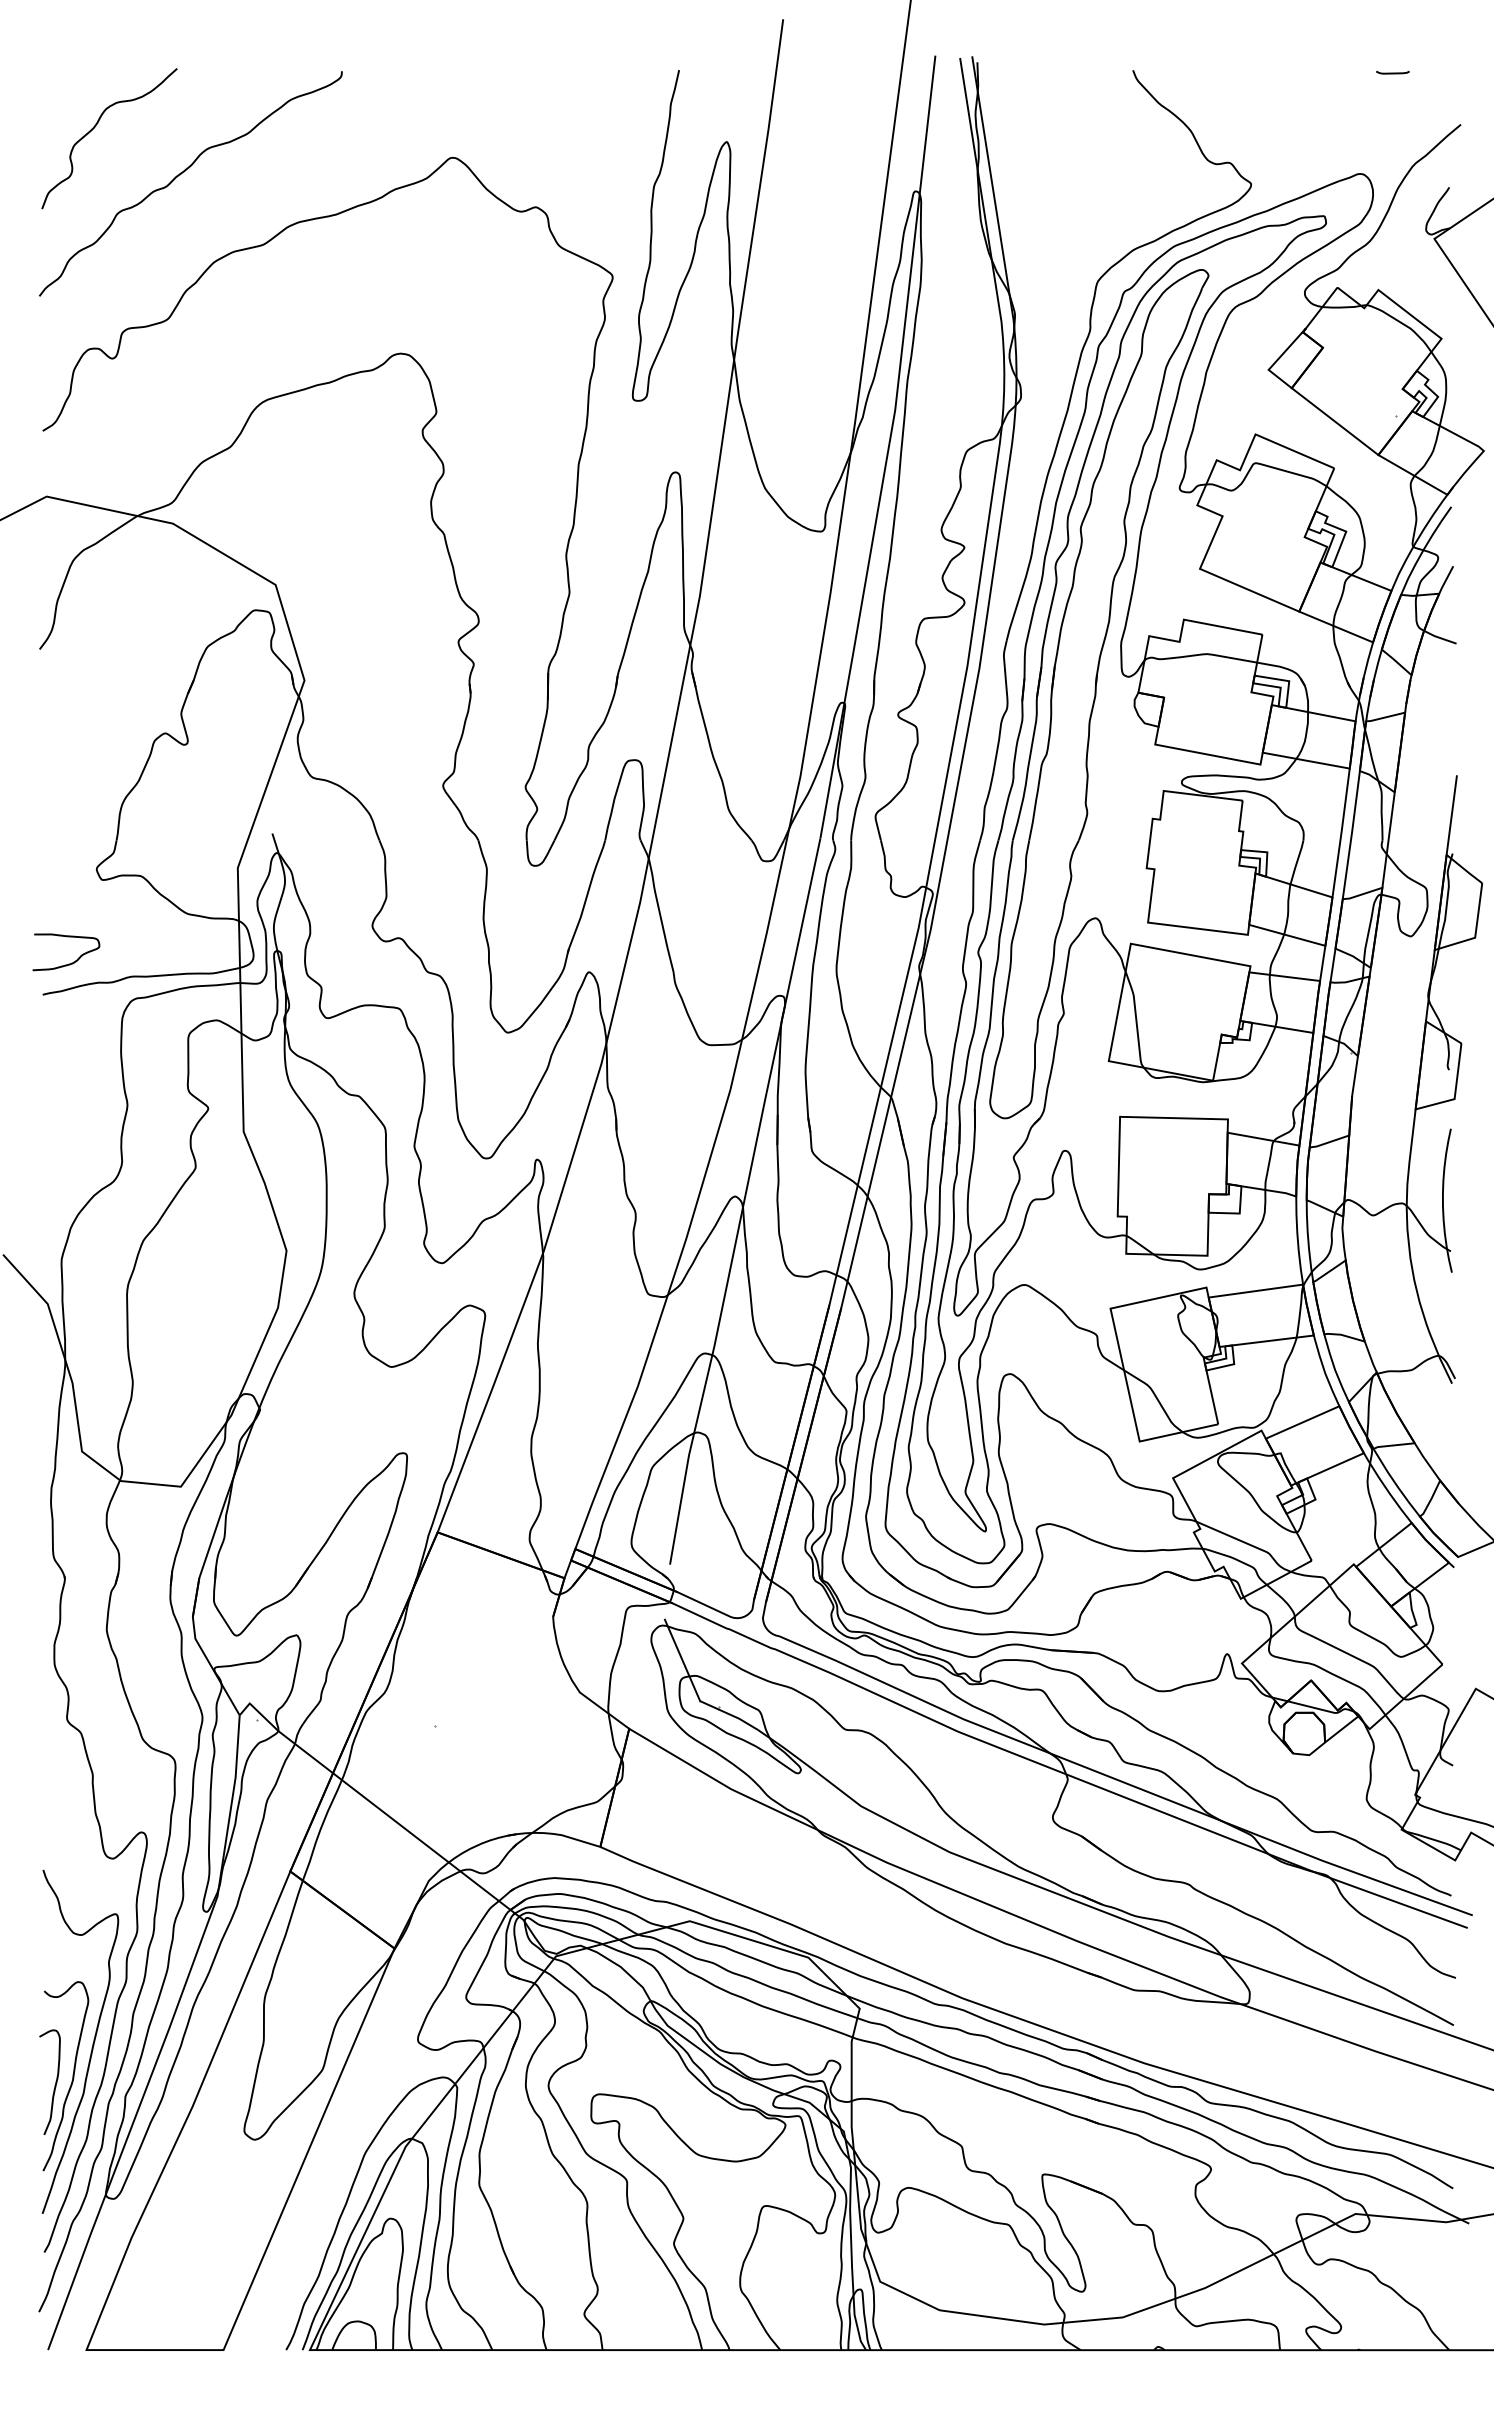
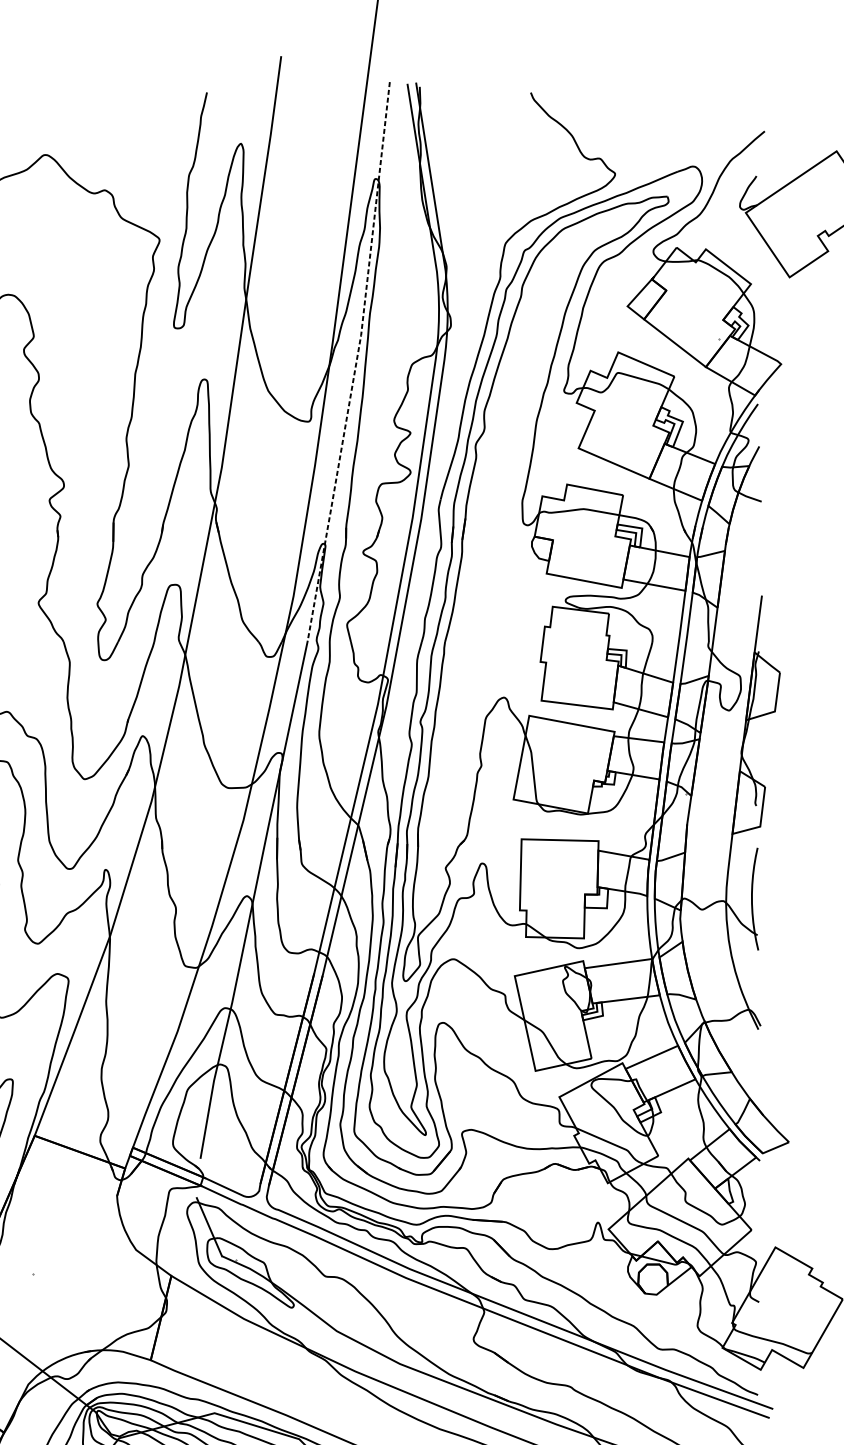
curve: (1392, 72) -> (715, 94), removed
line: (888, 448) -> (356, 362), solid -> dashed
part: (1099, 694) -> (506, 537), removed

